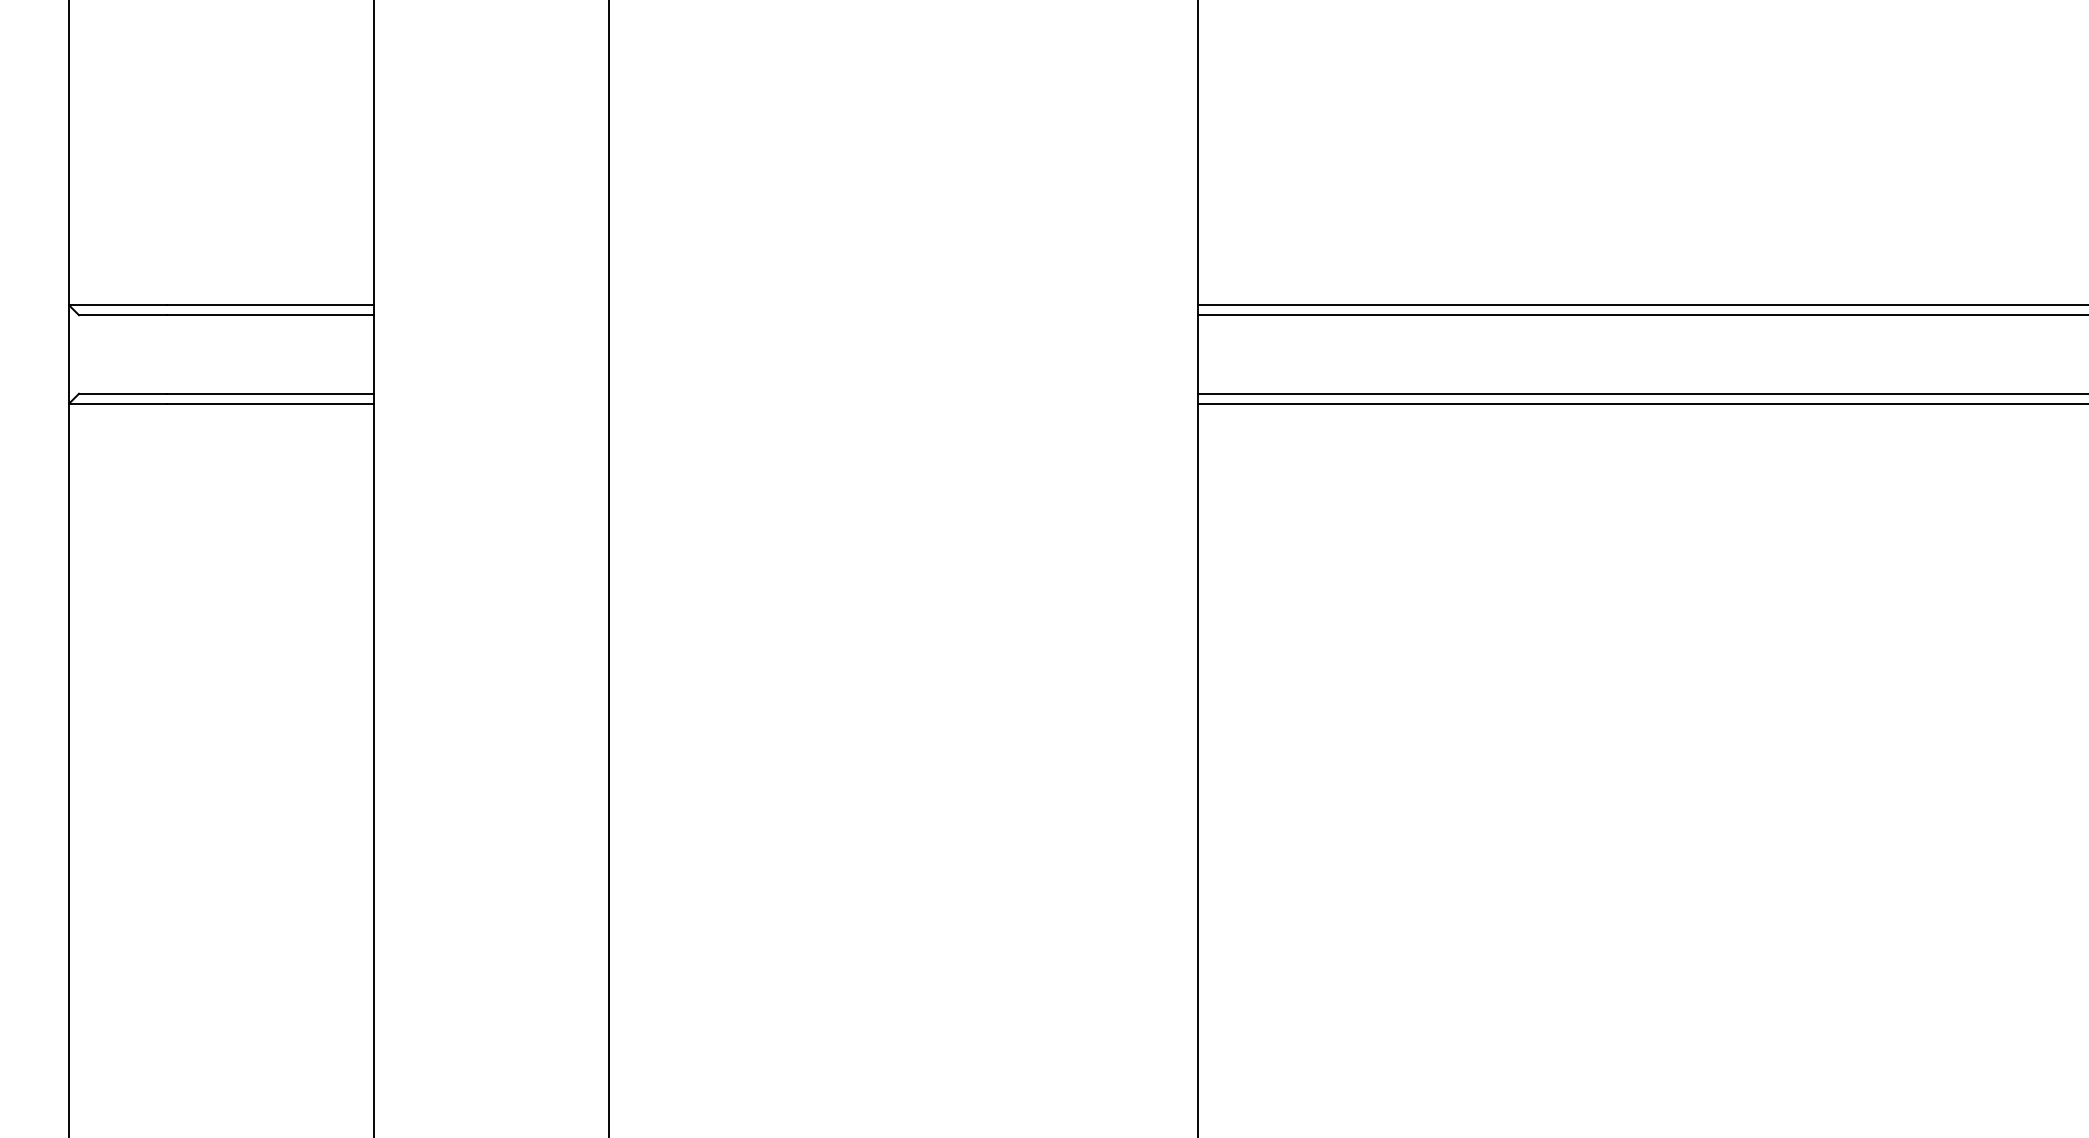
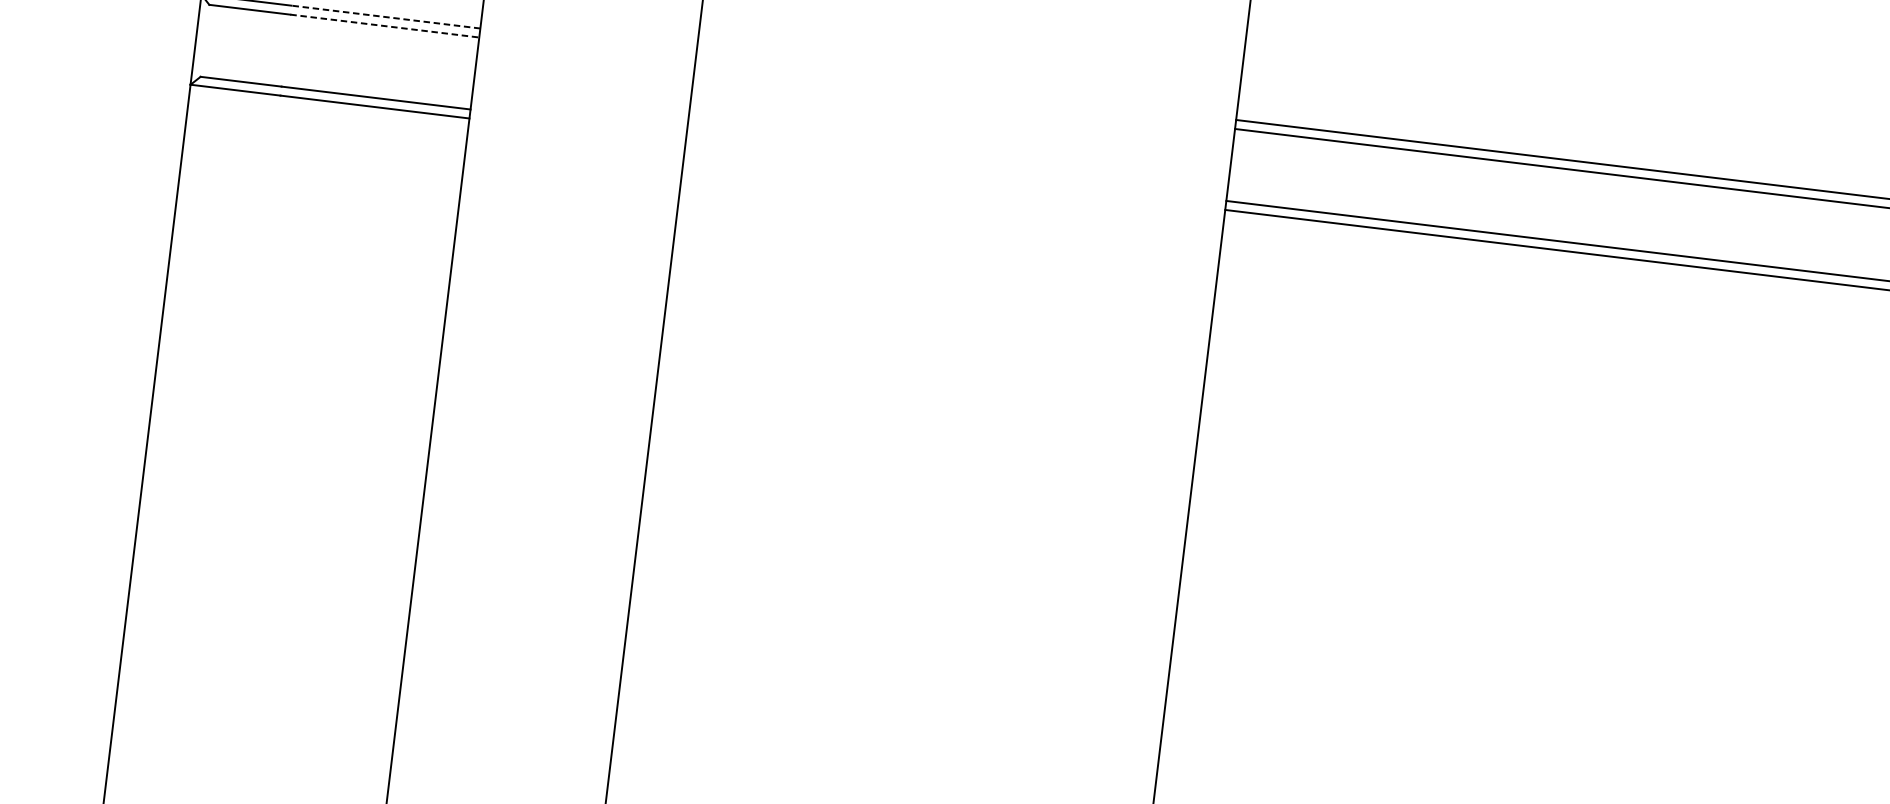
line: (269, 305) -> (384, 17), solid -> dashed
line: (270, 315) -> (384, 26), solid -> dashed

